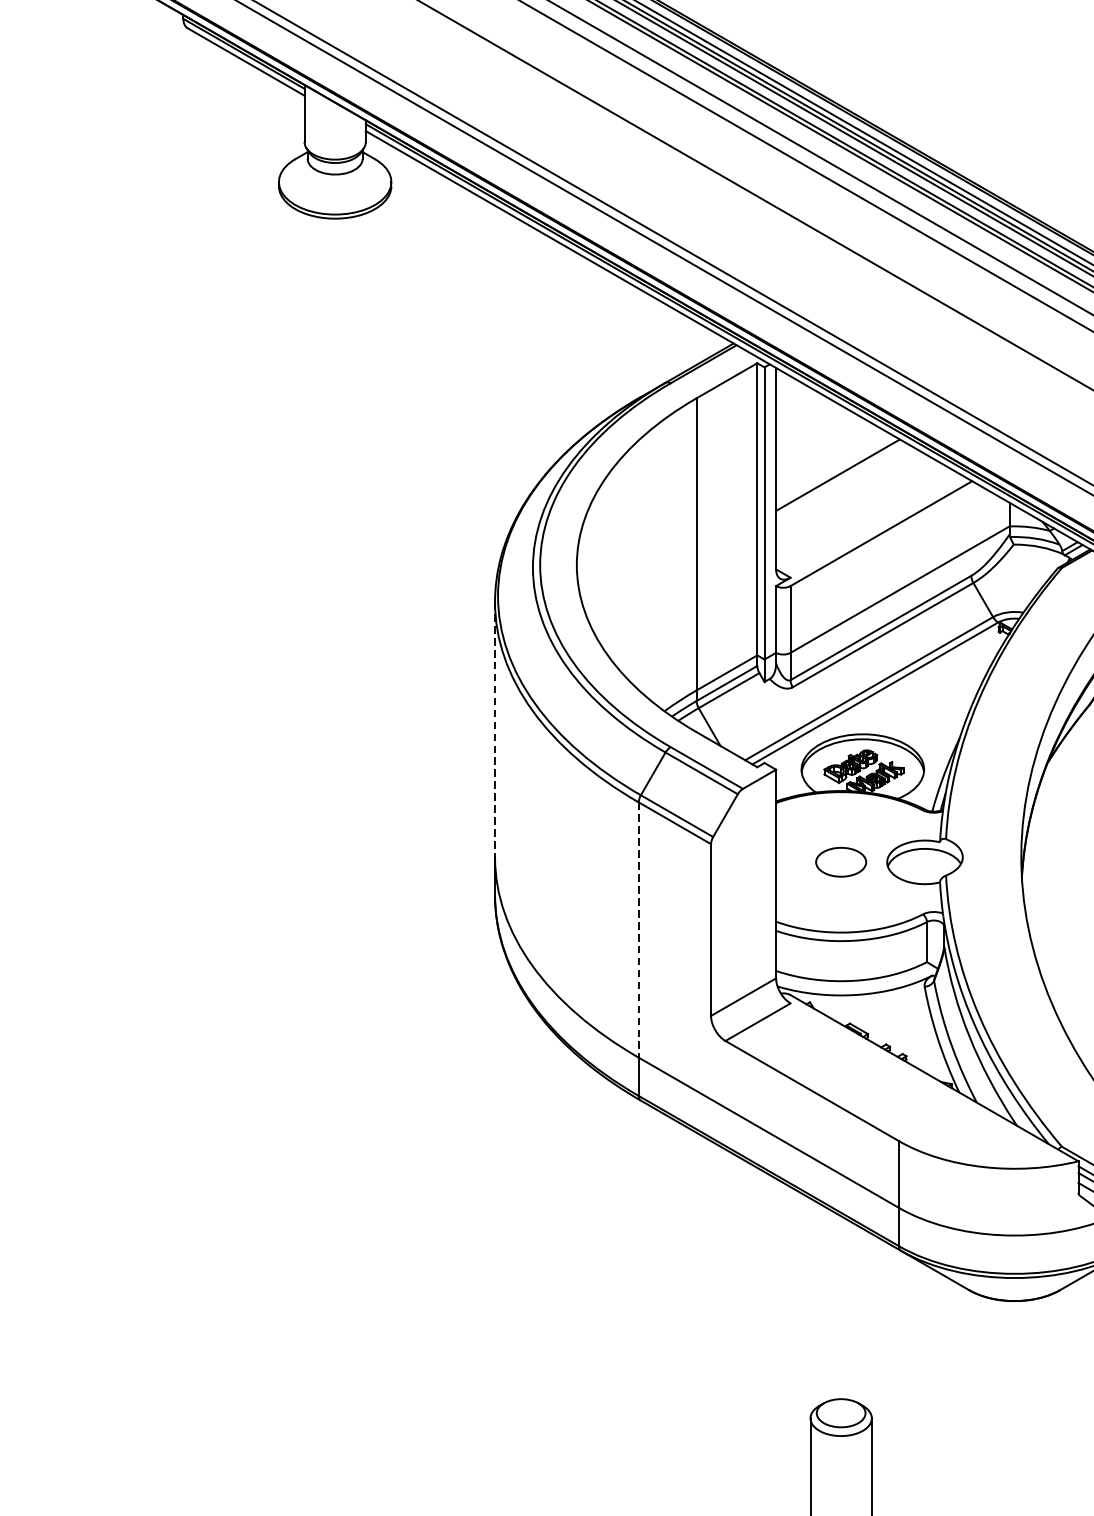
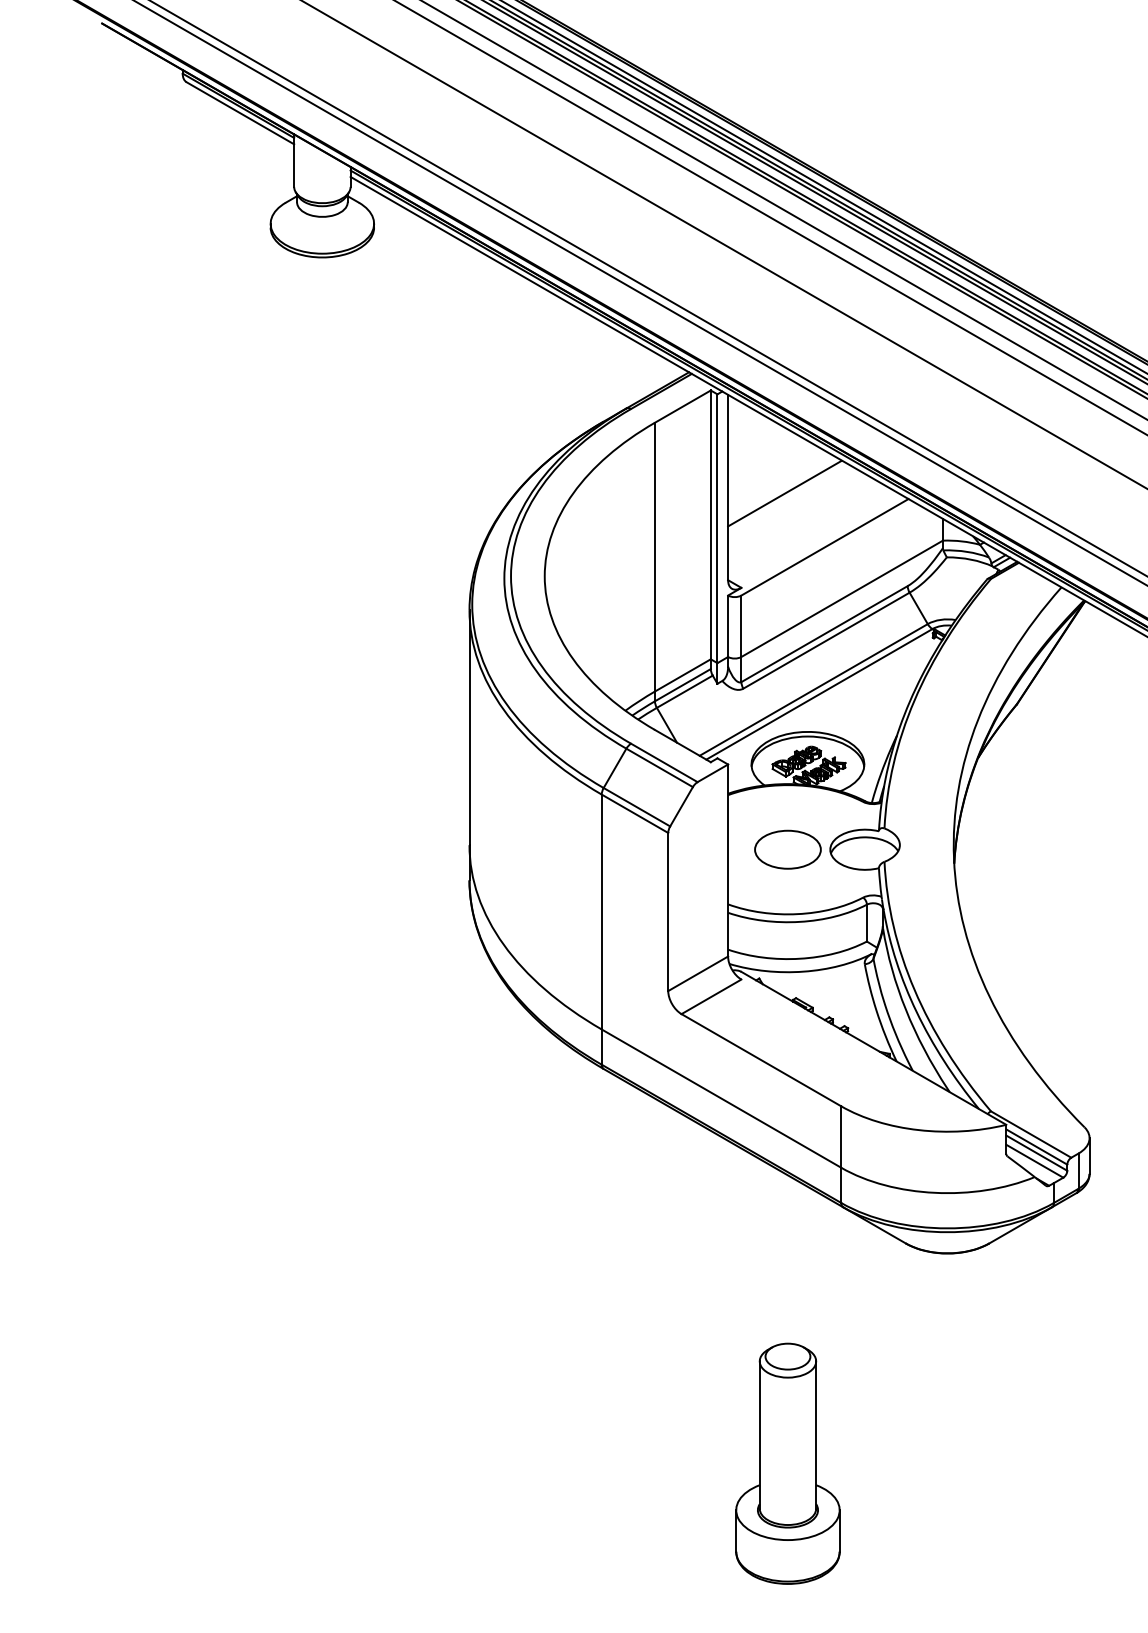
line: (495, 730) -> (469, 728), dashed -> solid
part: (840, 862) -> (787, 849), size x1.43
line: (638, 930) -> (601, 912), dashed -> solid

